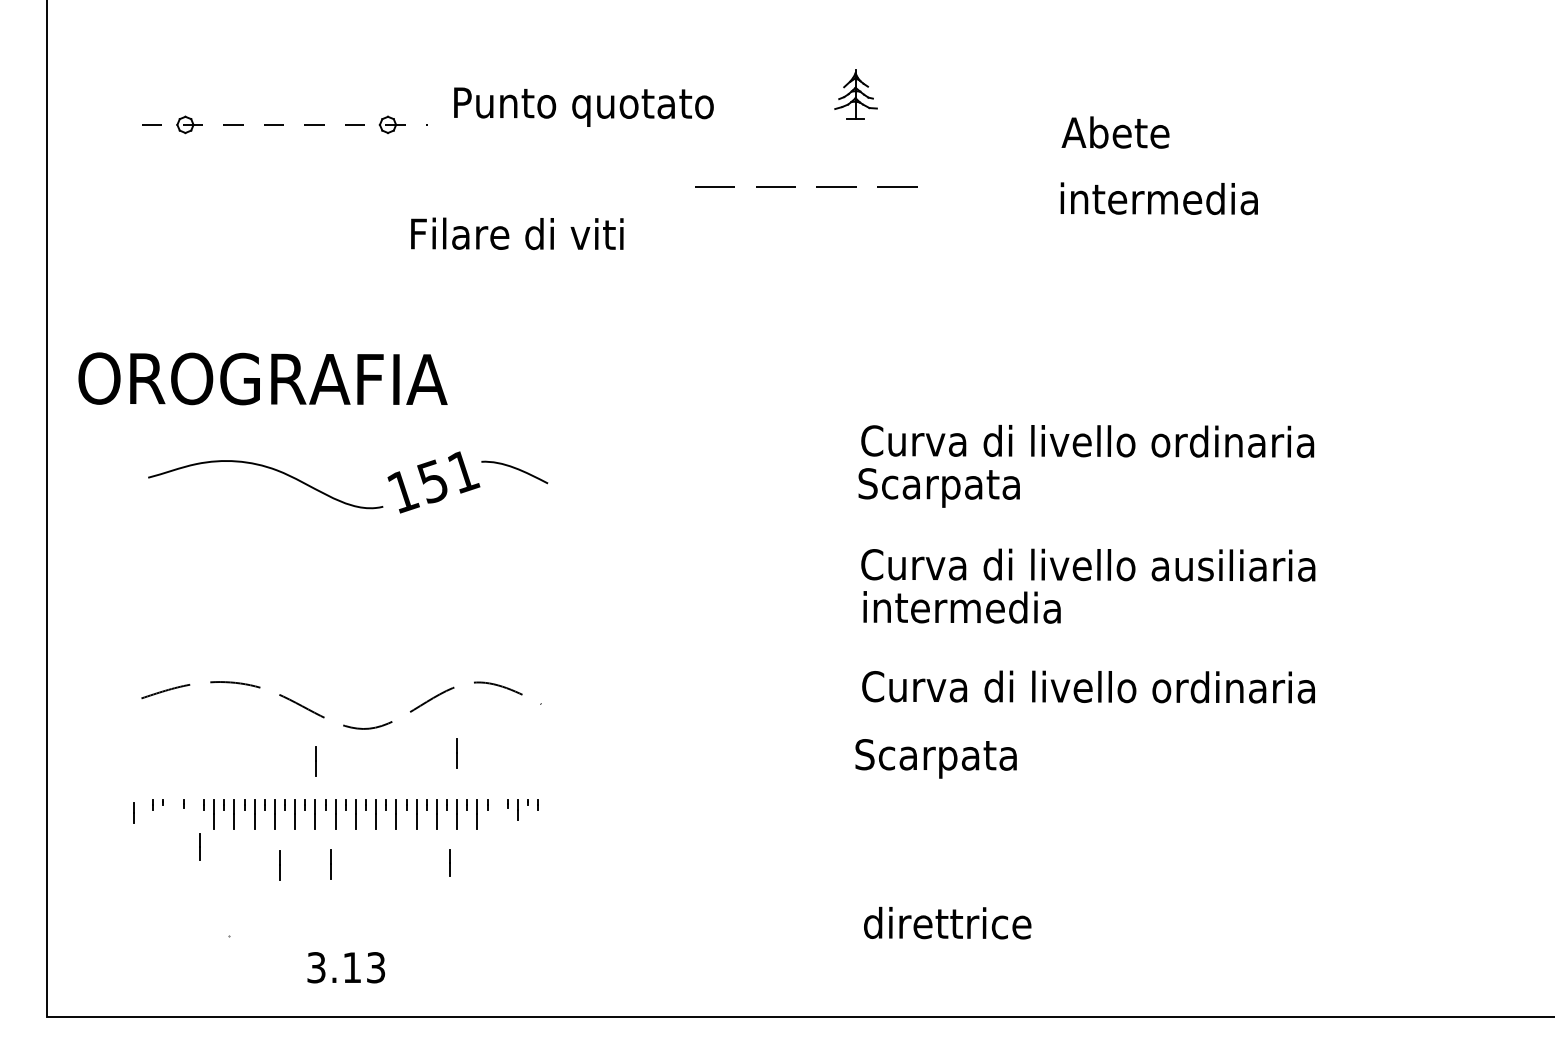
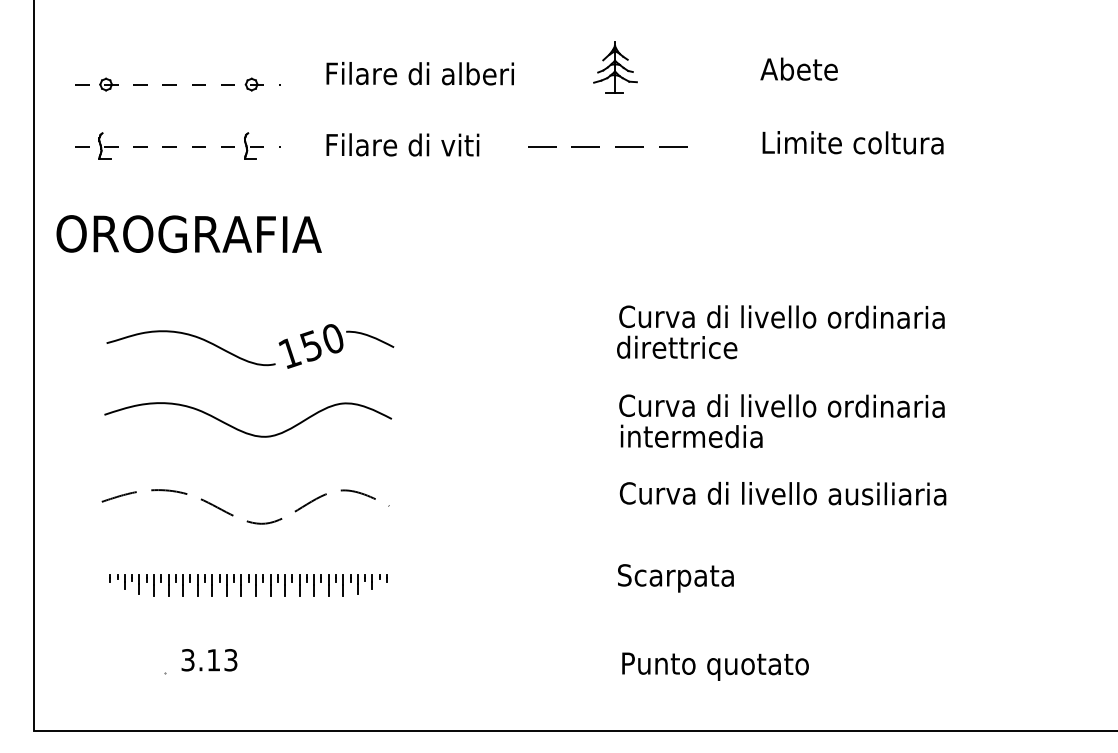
part: (855, 94) -> (615, 67), size x1.43
text: (585, 106) -> (420, 76), Punto quotato -> Filare di alberi
part: (284, 124) -> (177, 84), moved
text: (1115, 132) -> (799, 69), moved
line: (816, 186) -> (615, 146), moved
text: (1186, 198) -> (852, 142), intermedia -> Limite coltura
part: (246, 203) -> (177, 146), added
text: (517, 233) -> (403, 144), moved
text: (262, 378) -> (188, 233), moved
text: (464, 472) -> (334, 339), 151 -> 150
text: (941, 487) -> (676, 350), Scarpata -> direttrice
text: (1233, 565) -> (886, 406), Curva di livello ausiliaria -> Curva di livello ordinaria
curve: (337, 599) -> (242, 430), added
text: (1234, 687) -> (887, 494), Curva di livello ordinaria -> Curva di livello ausiliaria
line: (456, 753) -> (328, 541), removed
text: (935, 758) -> (675, 578), moved
line: (315, 761) -> (226, 547), removed
line: (133, 812) -> (124, 581), moved
line: (199, 846) -> (139, 583), moved
line: (449, 862) -> (357, 583), moved
line: (330, 864) -> (237, 621), removed
line: (279, 865) -> (201, 621), removed
text: (994, 926) -> (714, 665), direttrice -> Punto quotato
text: (345, 967) -> (208, 660), moved

